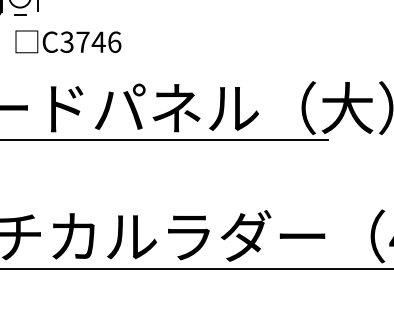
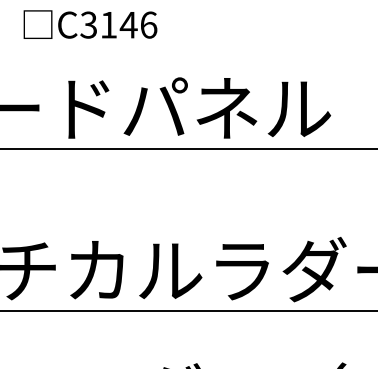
text: (82, 41) -> (108, 24), C3746 -> C3146

